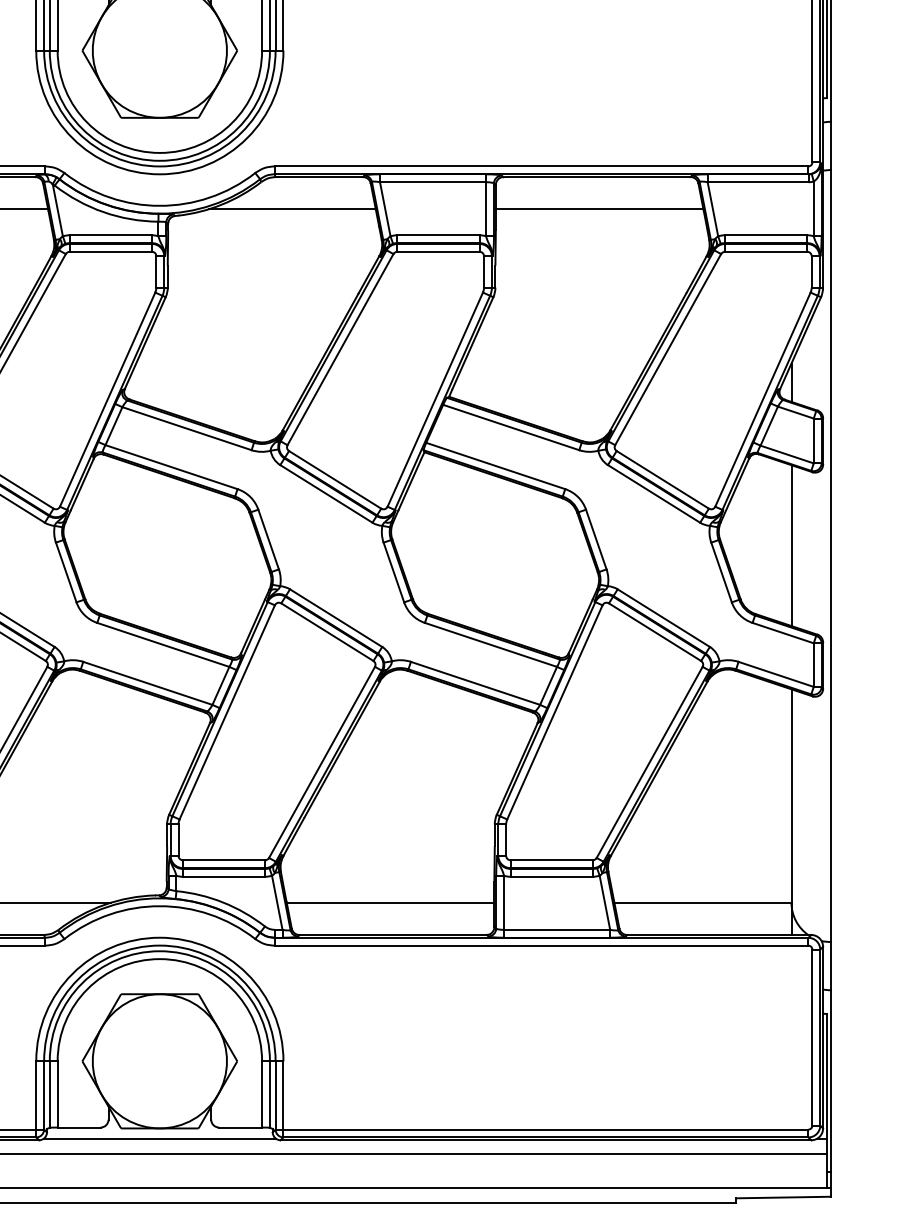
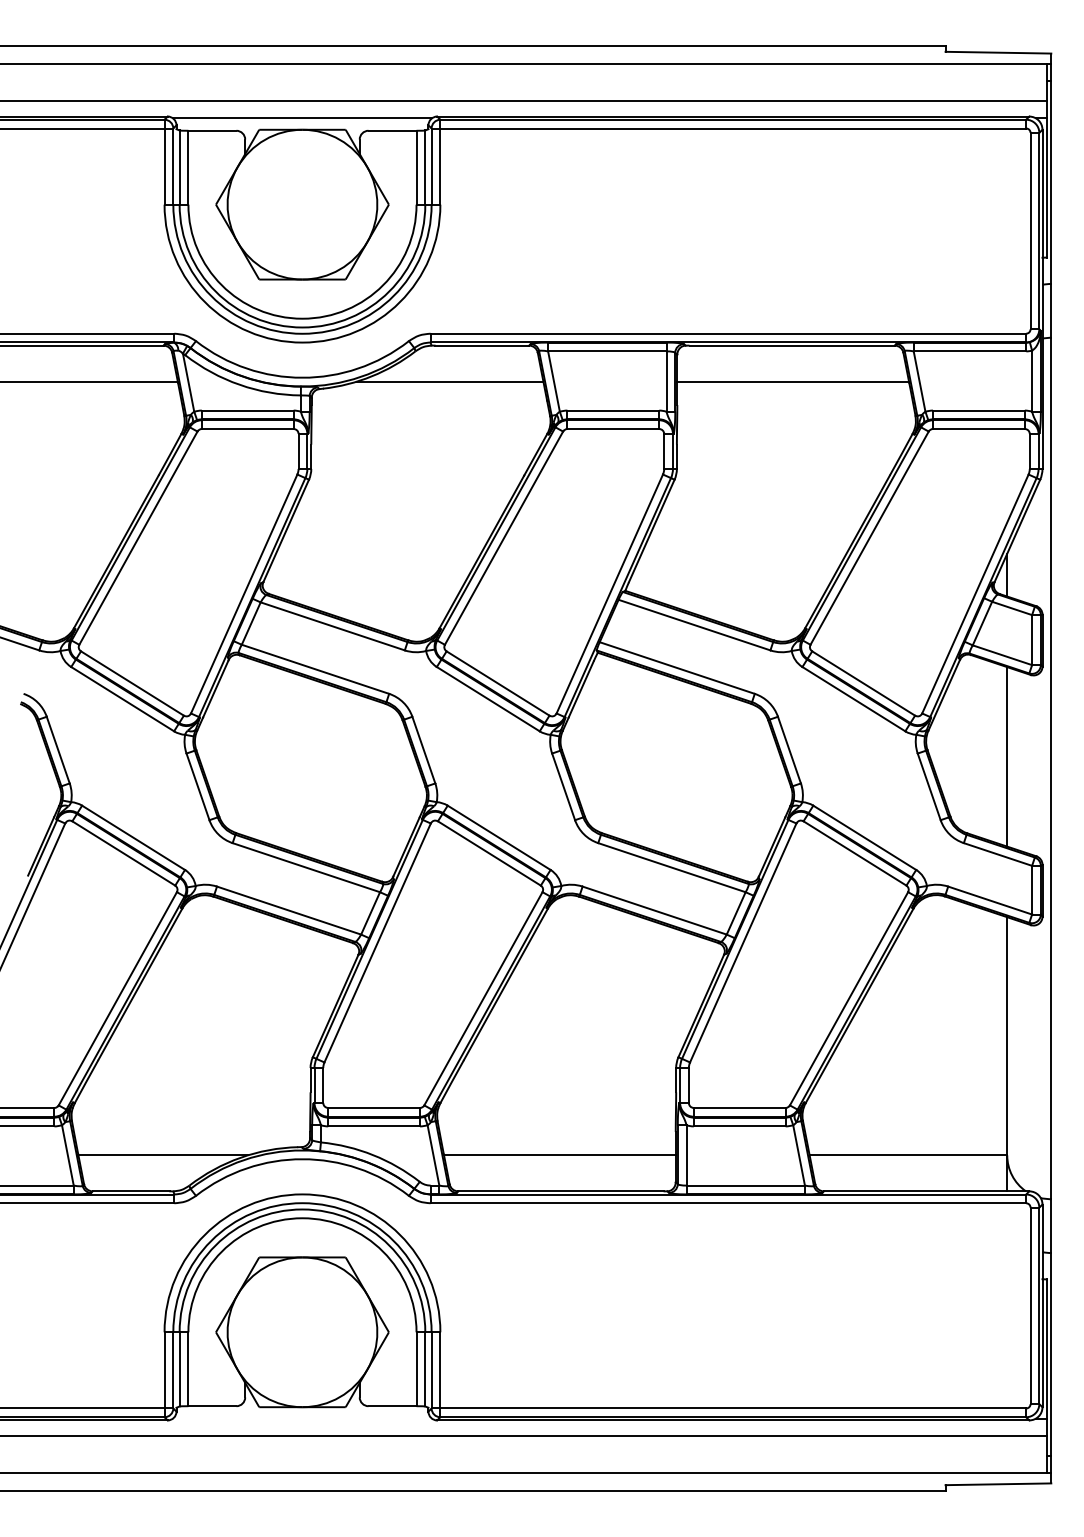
line: (159, 1138) -> (302, 1418), removed

